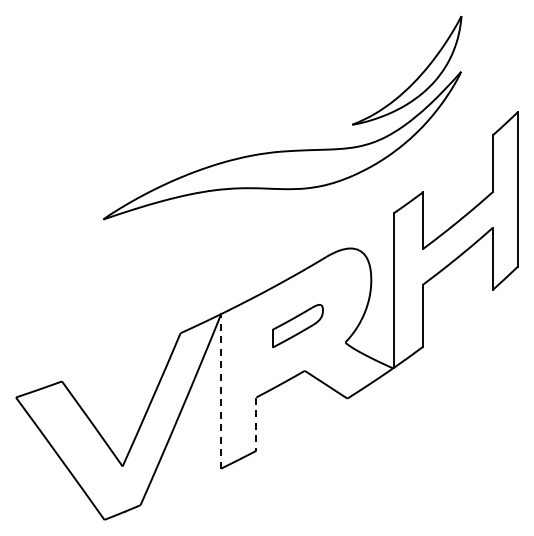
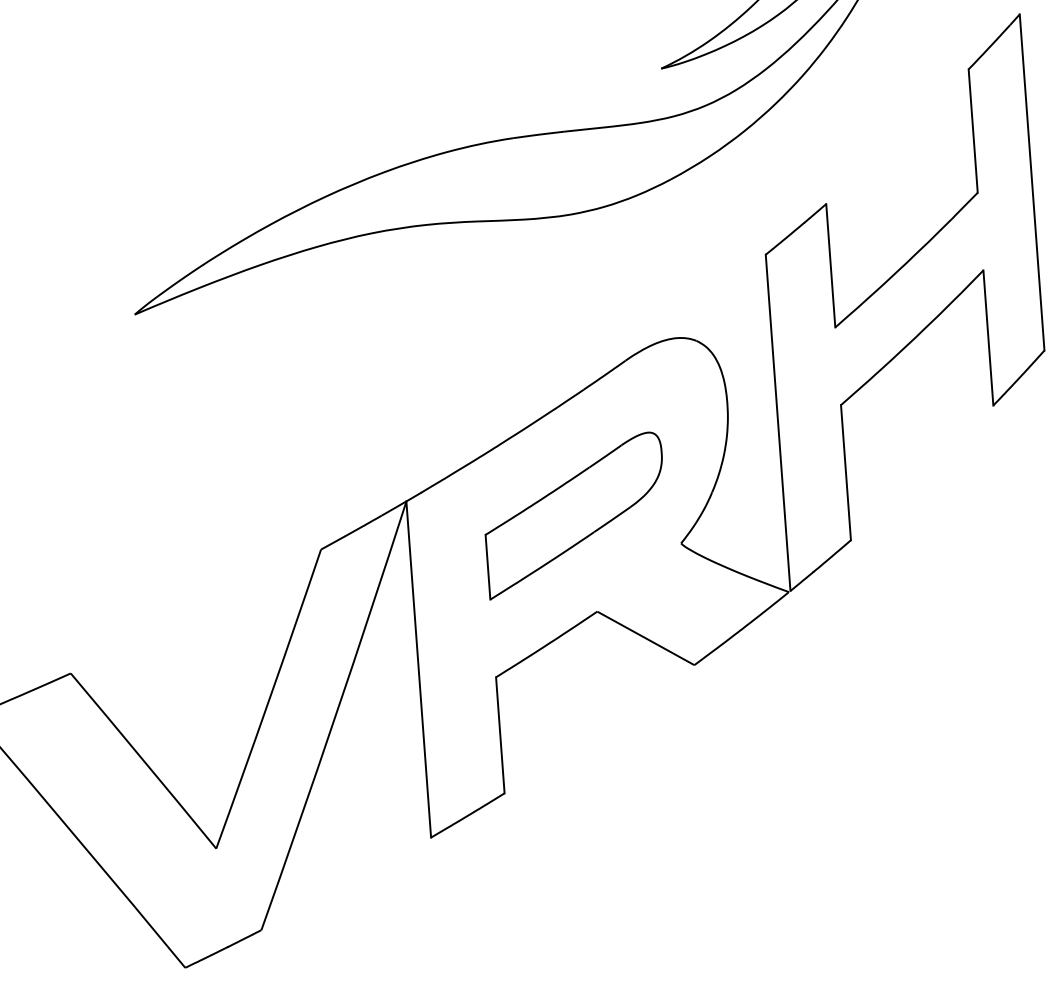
part: (297, 325) -> (574, 514), size x1.67
line: (221, 390) -> (419, 667), dashed -> solid
line: (256, 424) -> (500, 736), dashed -> solid

